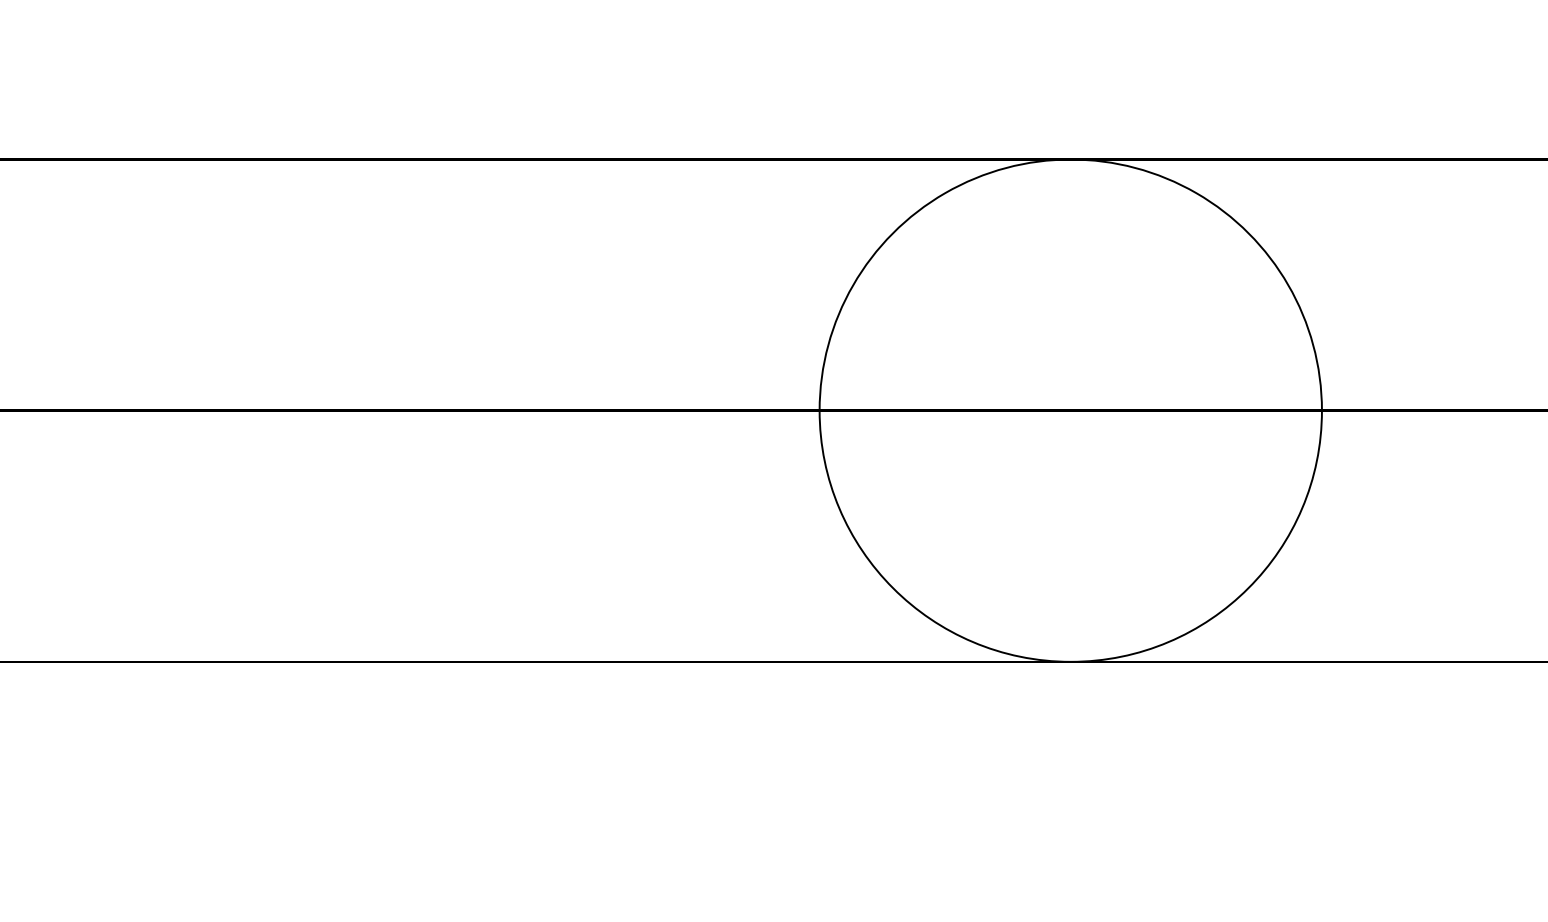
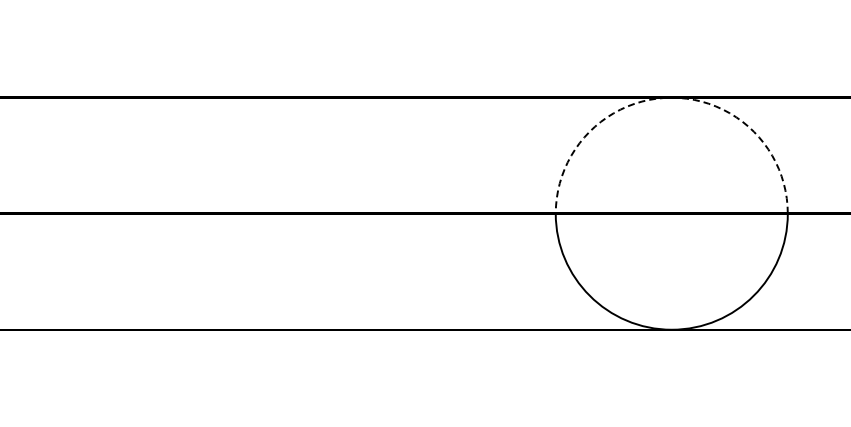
arc: (1070, 159) -> (671, 97), solid -> dashed

